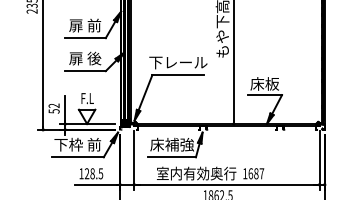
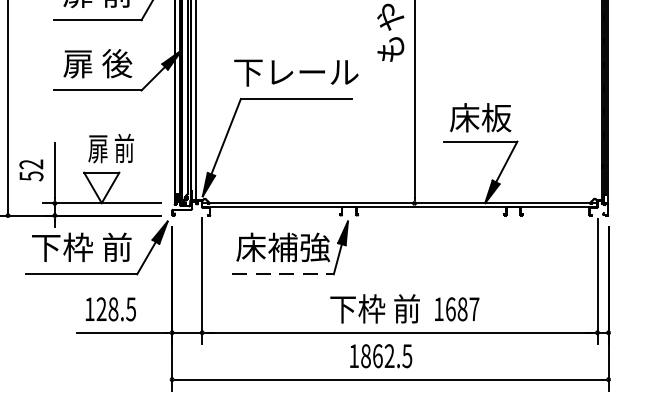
text: (91, 98) -> (111, 148), F.L -> 扉 前
line: (172, 157) -> (283, 274), solid -> dashed
text: (196, 173) -> (334, 308), 室内有効奥行 -> 下枠 前

